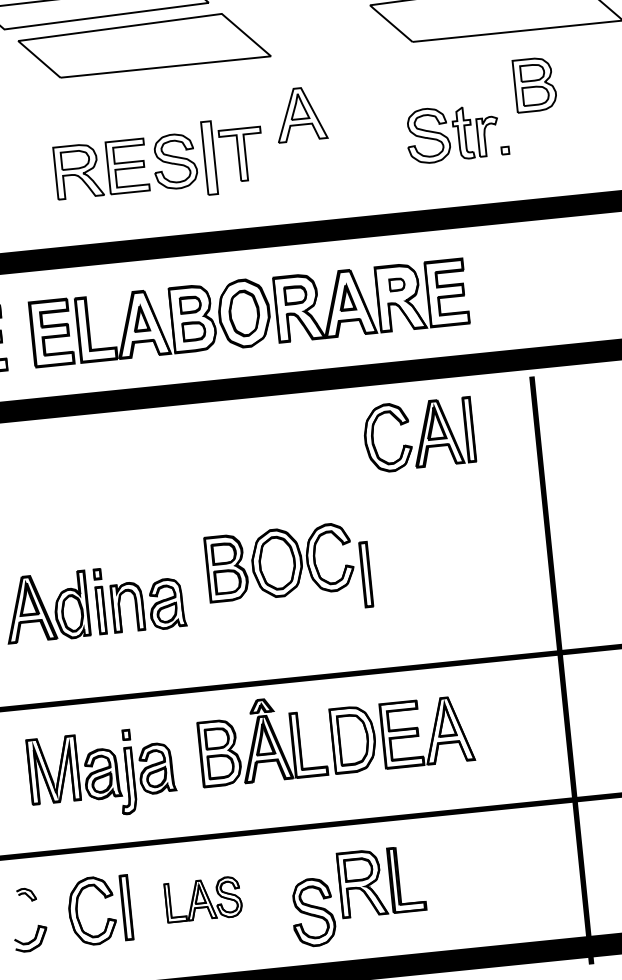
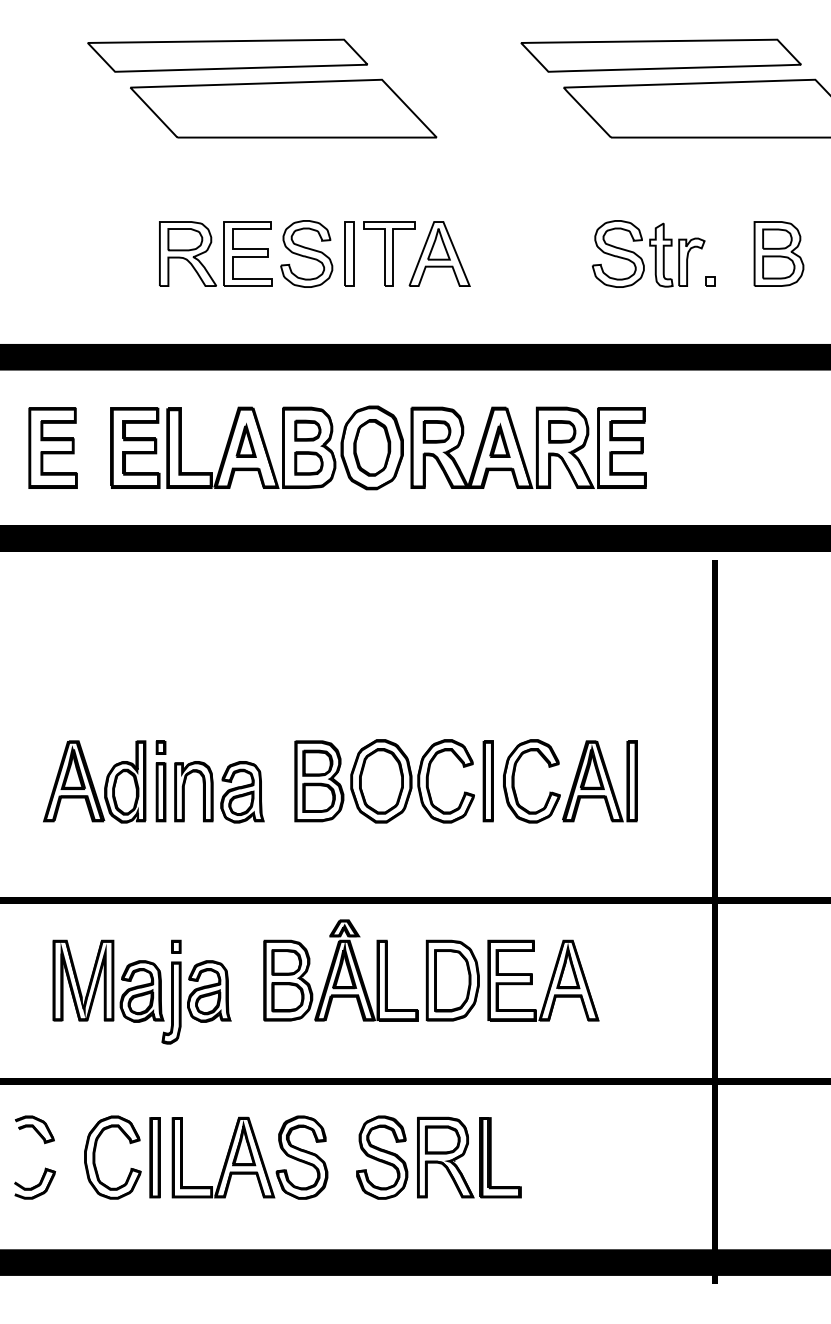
part: (534, 84) -> (778, 253), moved
part: (300, 113) -> (439, 253), moved
part: (209, 157) -> (349, 253), size x0.71
part: (397, 284) -> (562, 431), size x1.43
part: (419, 434) -> (570, 781), moved
part: (279, 563) -> (384, 781), moved
part: (26, 894) -> (34, 1129), size x1.67
part: (203, 899) -> (249, 1157), size x1.67
part: (313, 912) -> (382, 1157), moved

